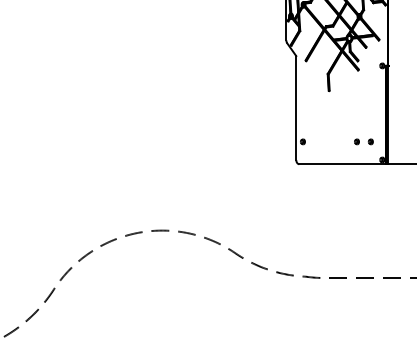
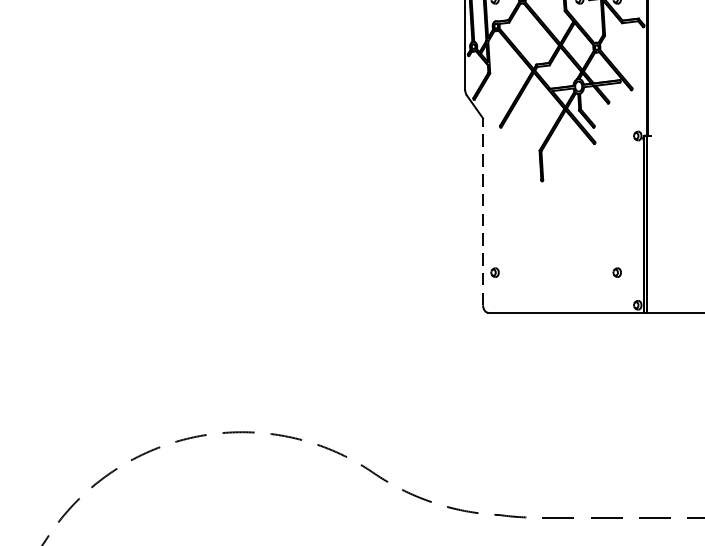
line: (296, 108) -> (483, 212), solid -> dashed
part: (356, 141) -> (591, 271), removed

